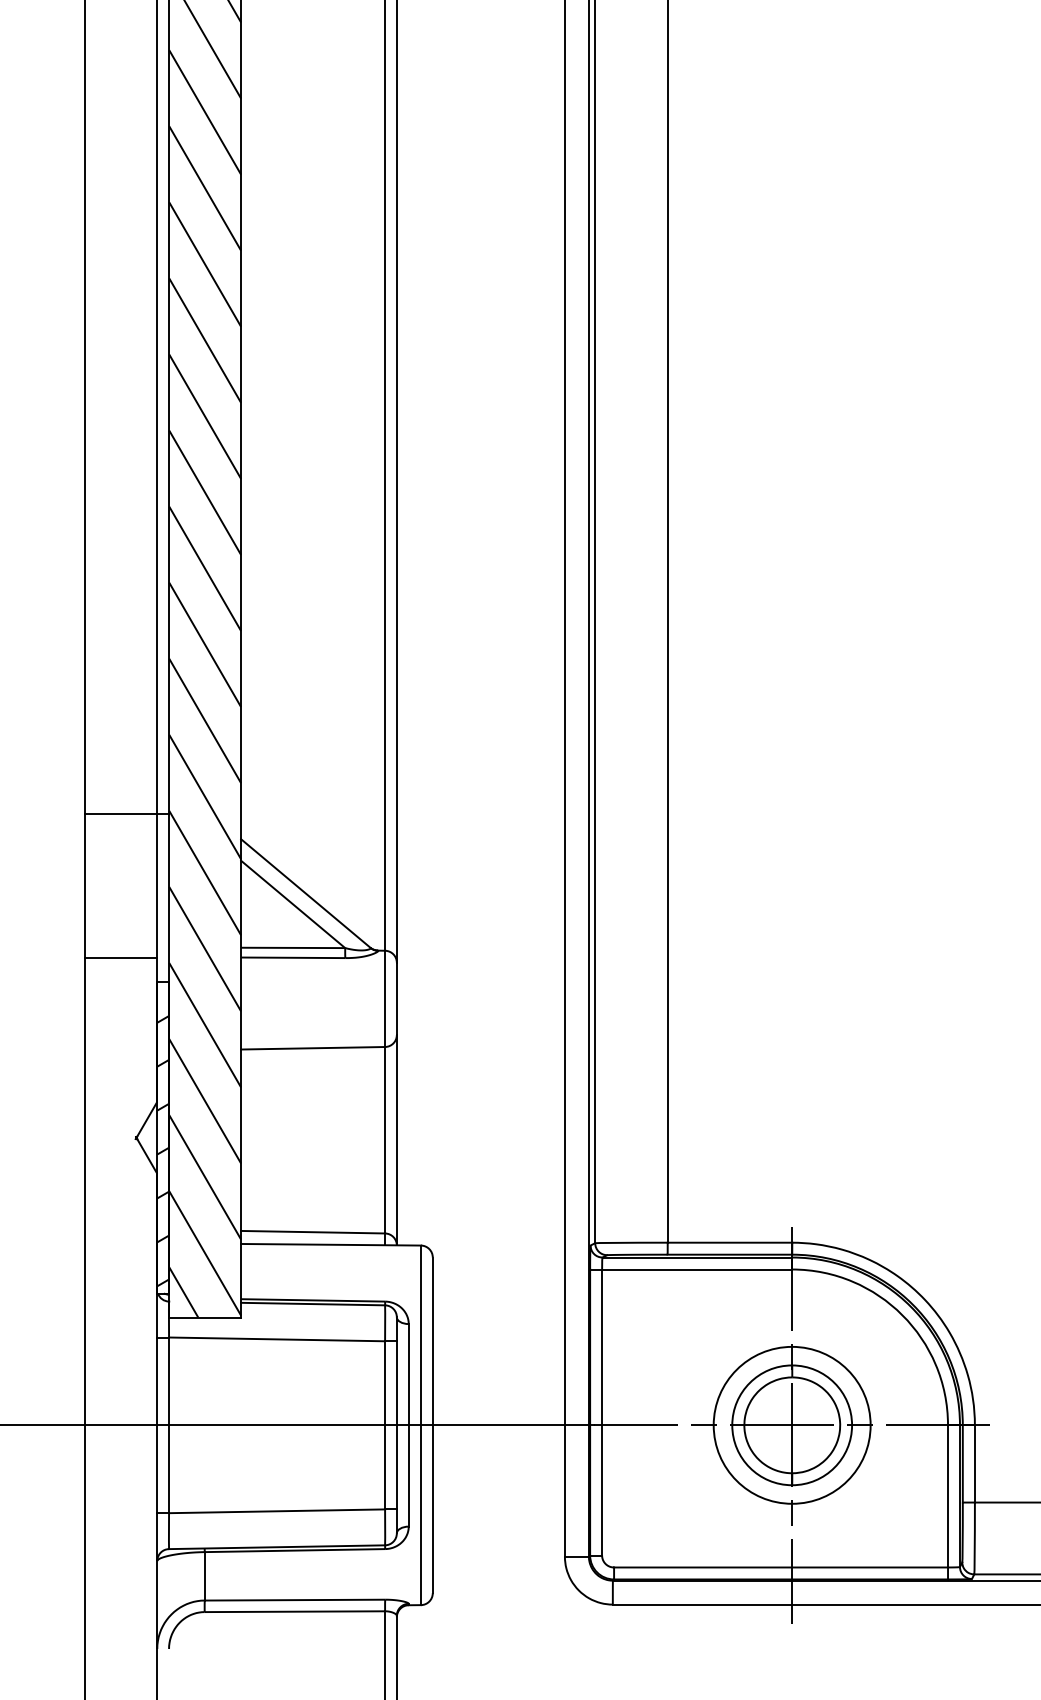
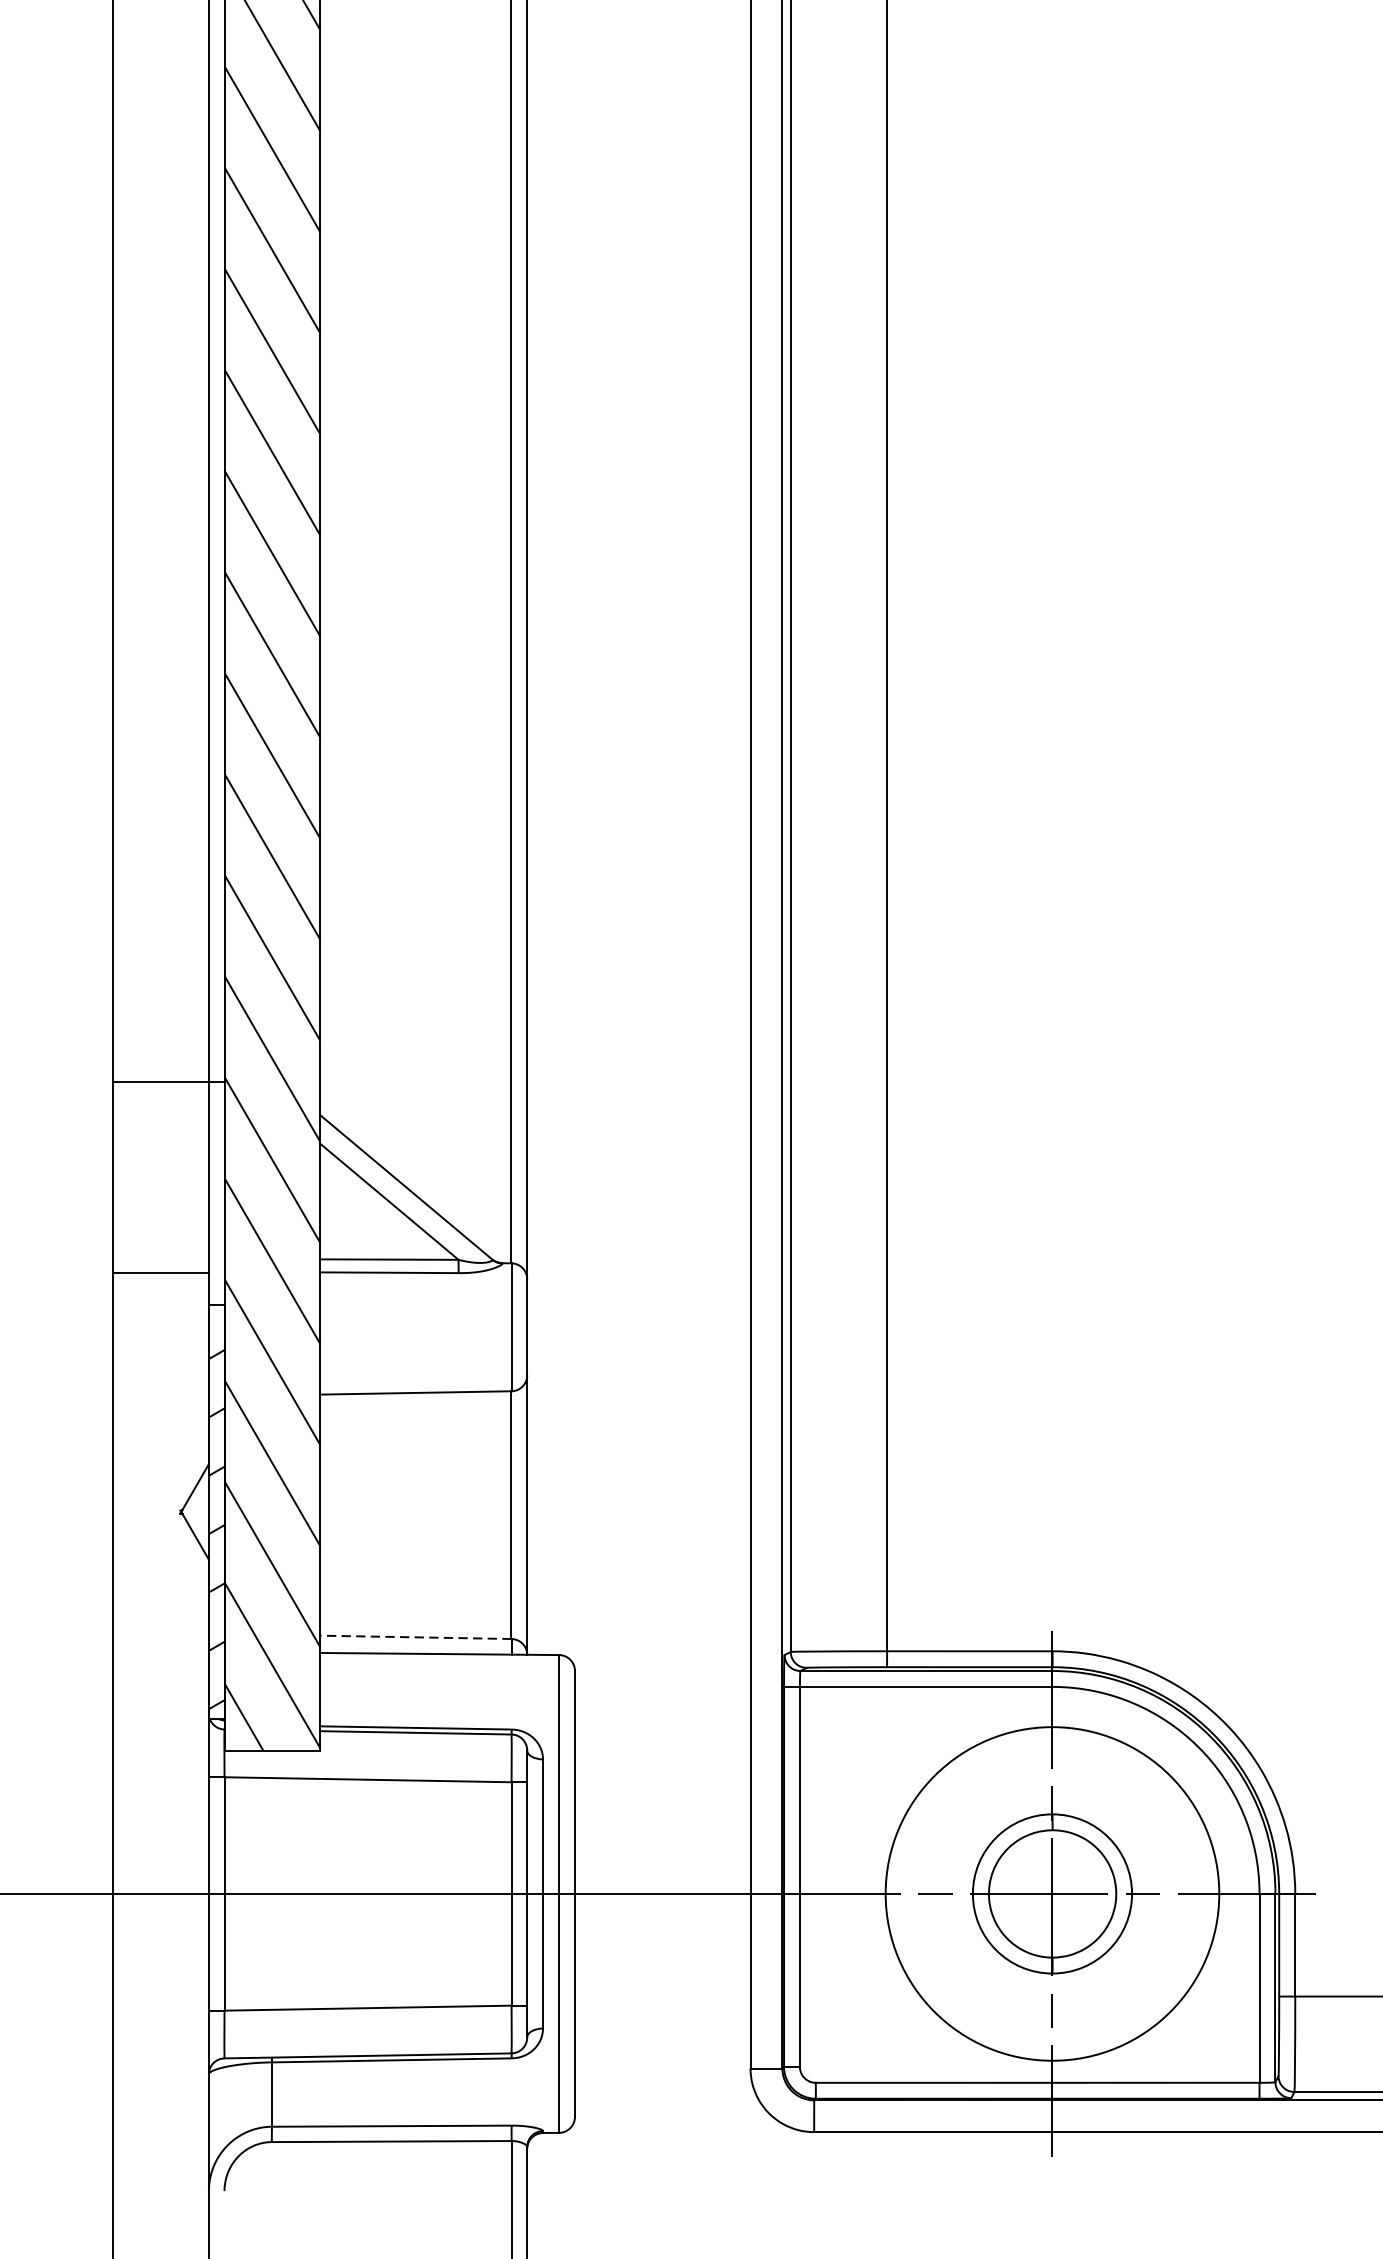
line: (313, 1232) -> (416, 1637), solid -> dashed
circle: (791, 1424) -> (1051, 1892), size x1.6

